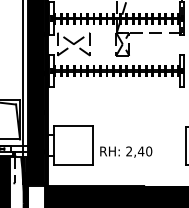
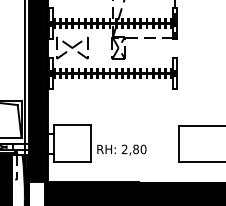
text: (140, 151) -> (135, 149), 2,40 -> 2,80

